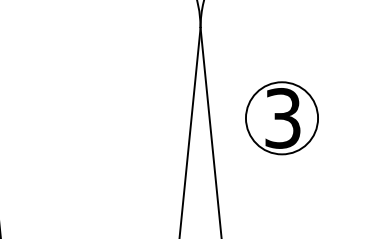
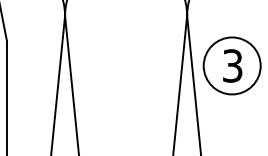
circle: (280, 117) -> (231, 65), size x1.43

